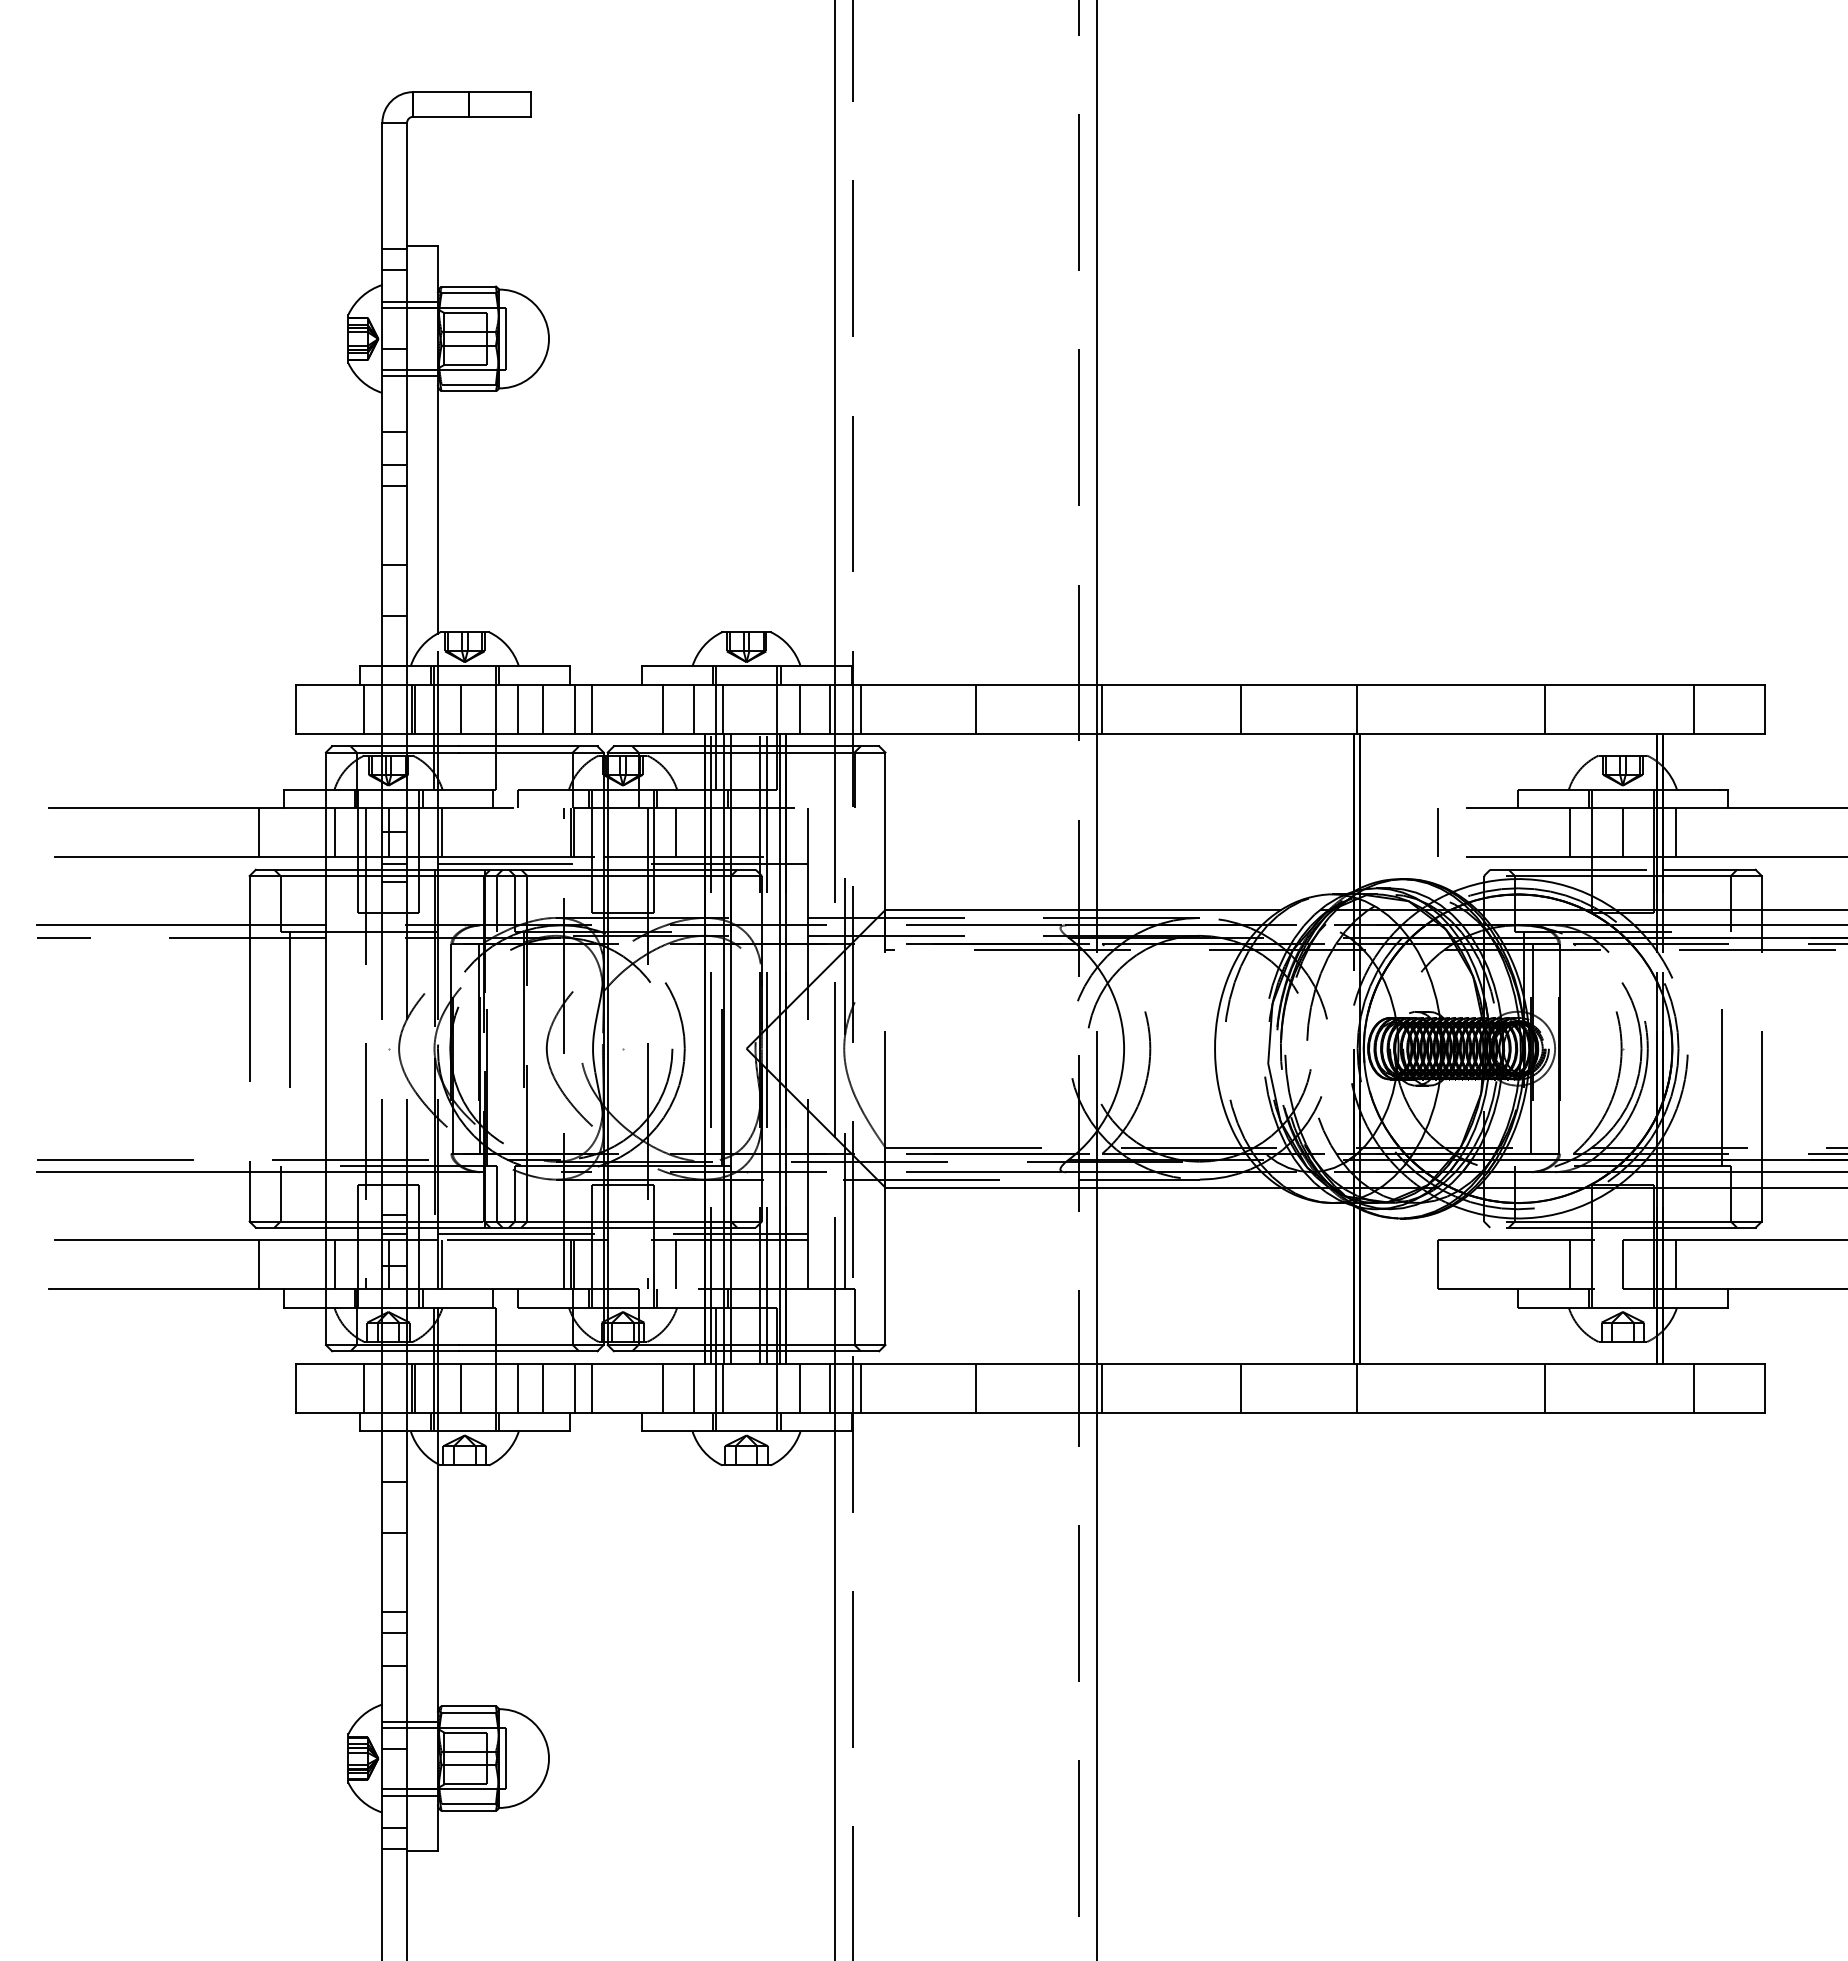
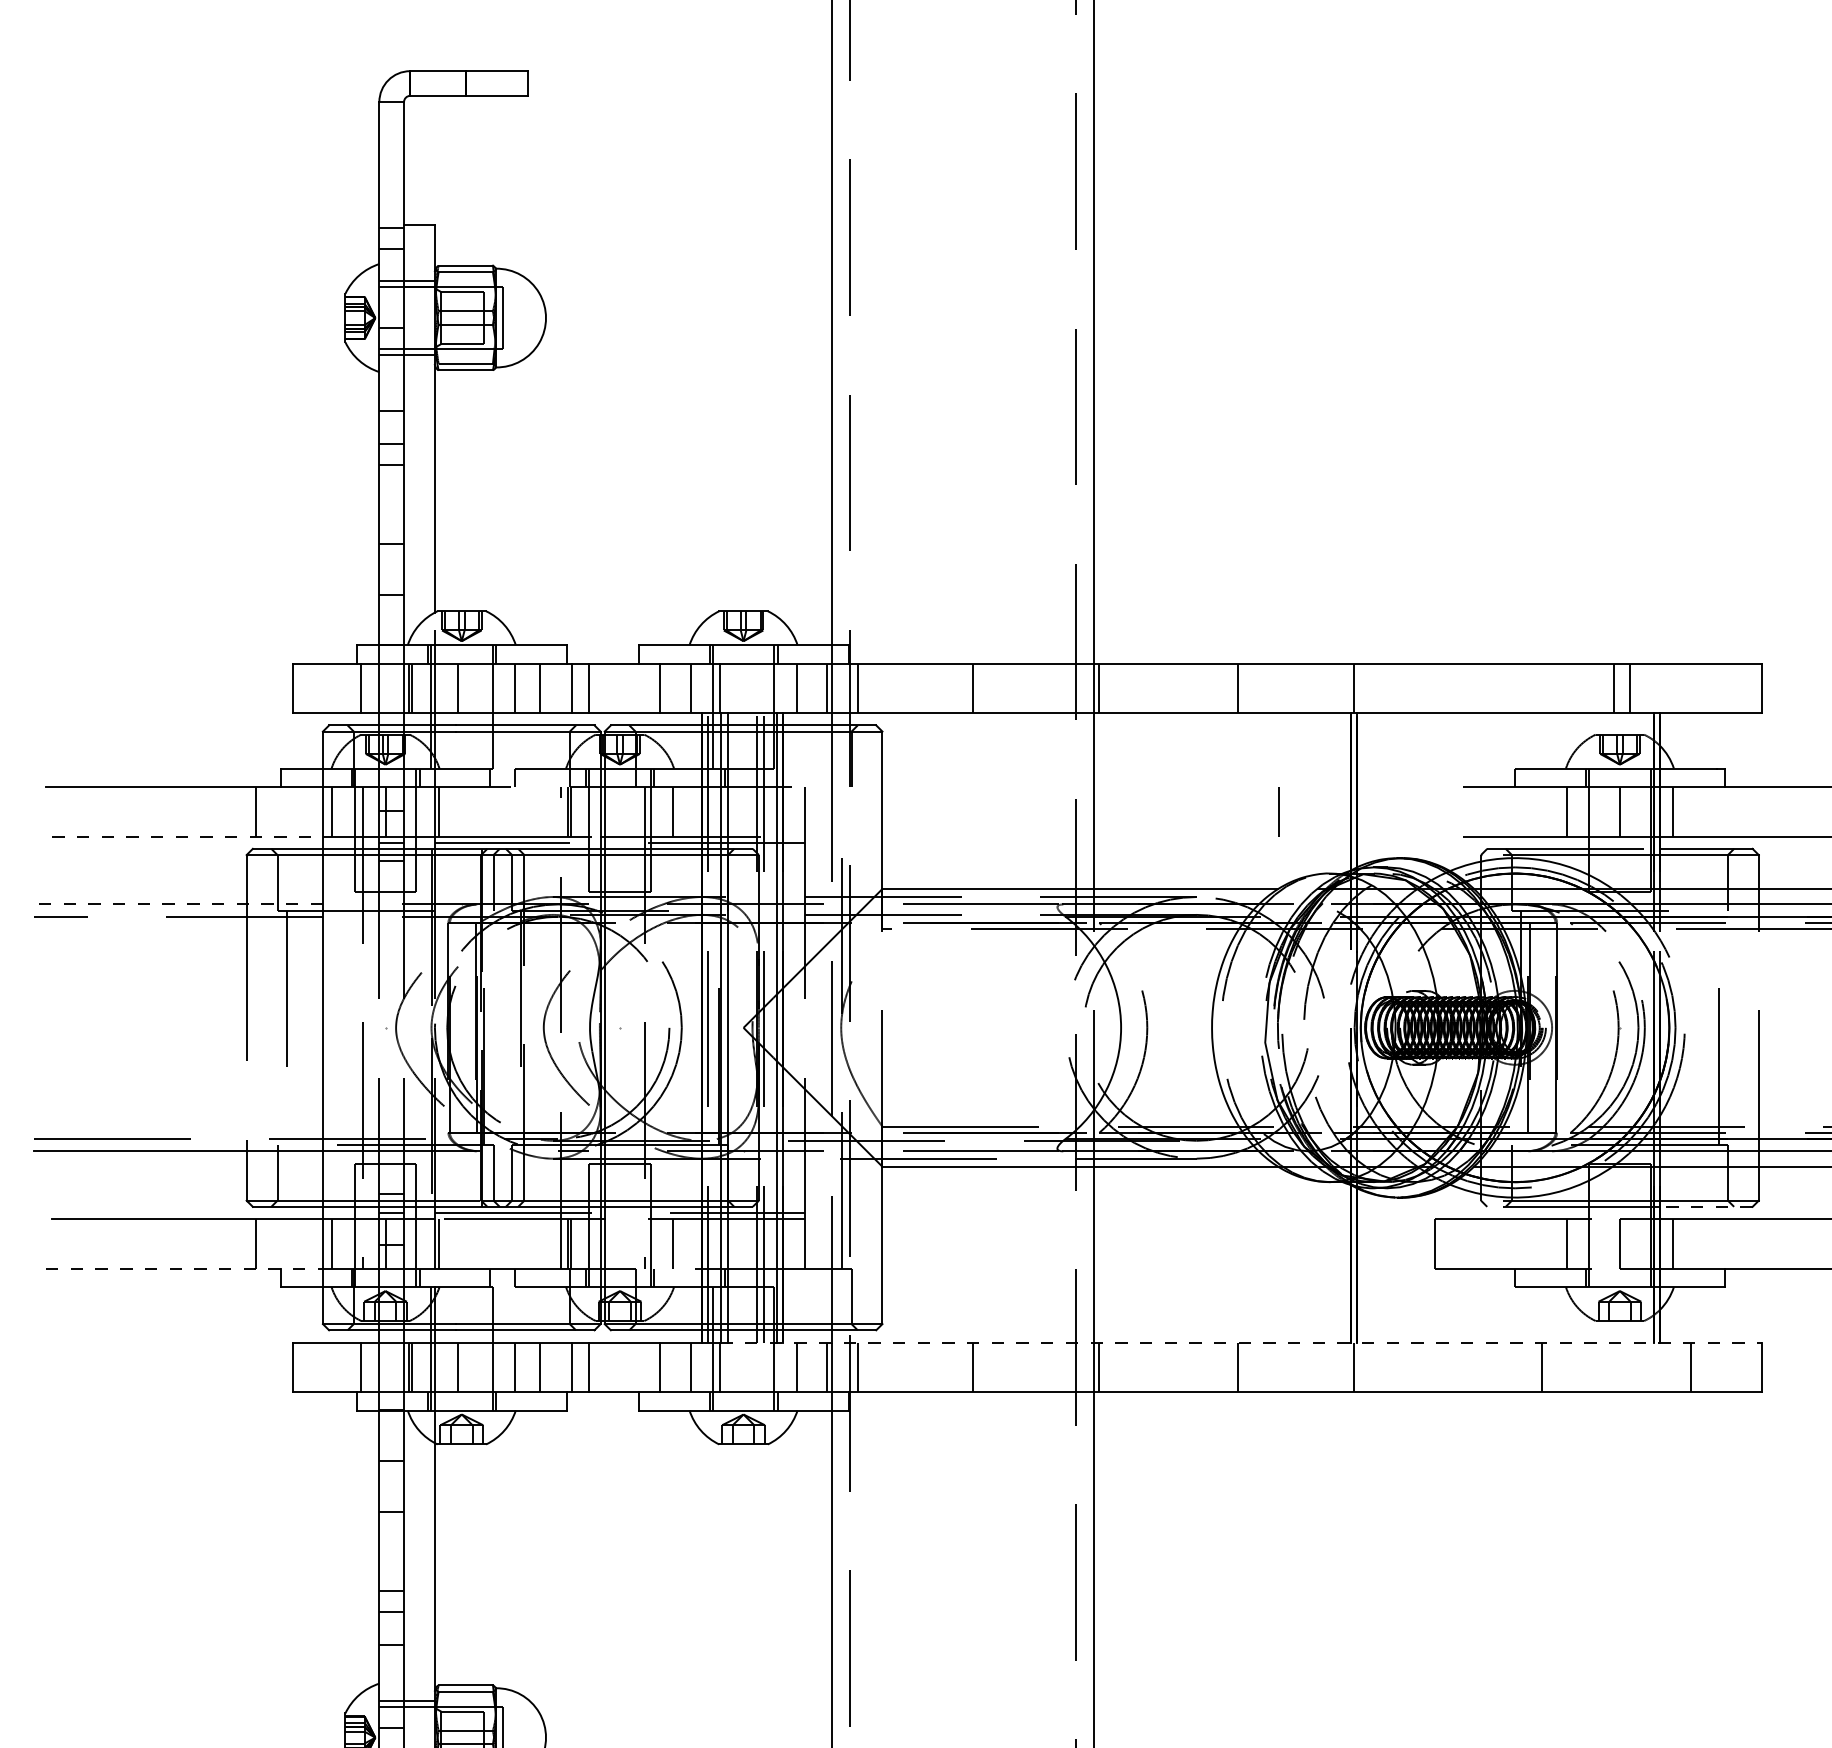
line: (1544, 709) -> (1613, 688), moved
line: (1693, 709) -> (1629, 688), moved
line: (1437, 832) -> (1278, 811), moved
line: (191, 857) -> (188, 836), solid -> dashed
line: (181, 925) -> (178, 904), solid -> dashed
line: (1708, 1227) -> (1705, 1206), solid -> dashed
line: (188, 1289) -> (185, 1268), solid -> dashed
line: (1244, 1363) -> (1241, 1342), solid -> dashed

